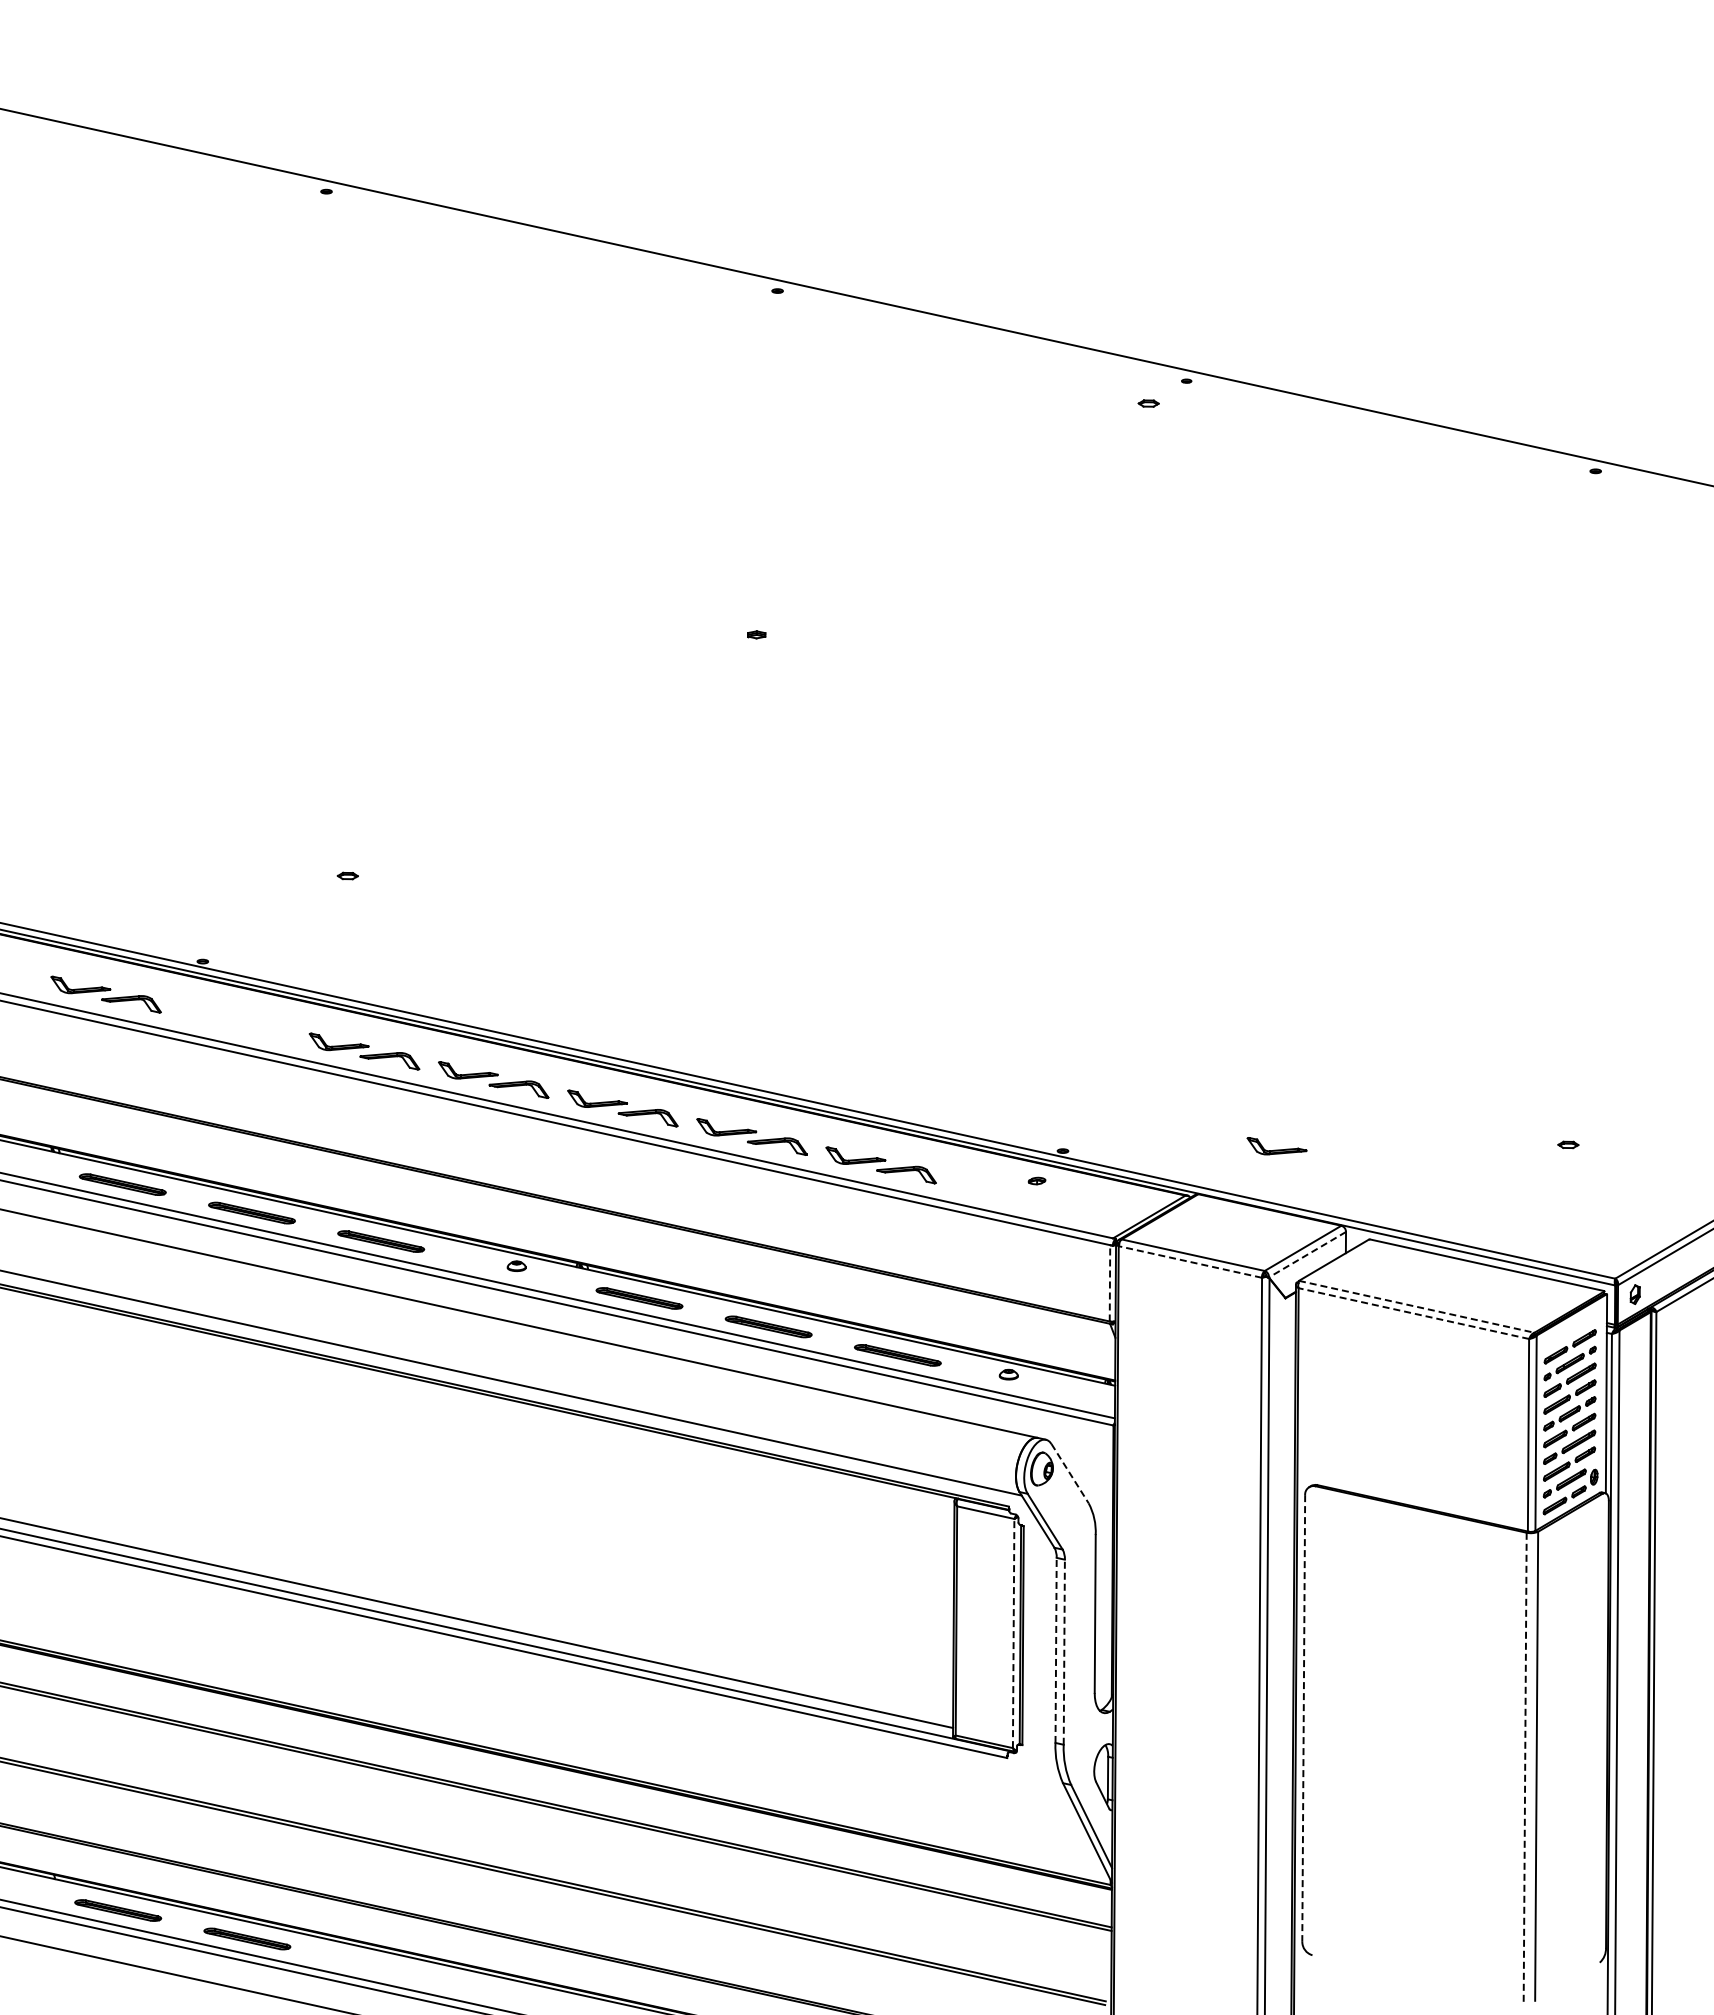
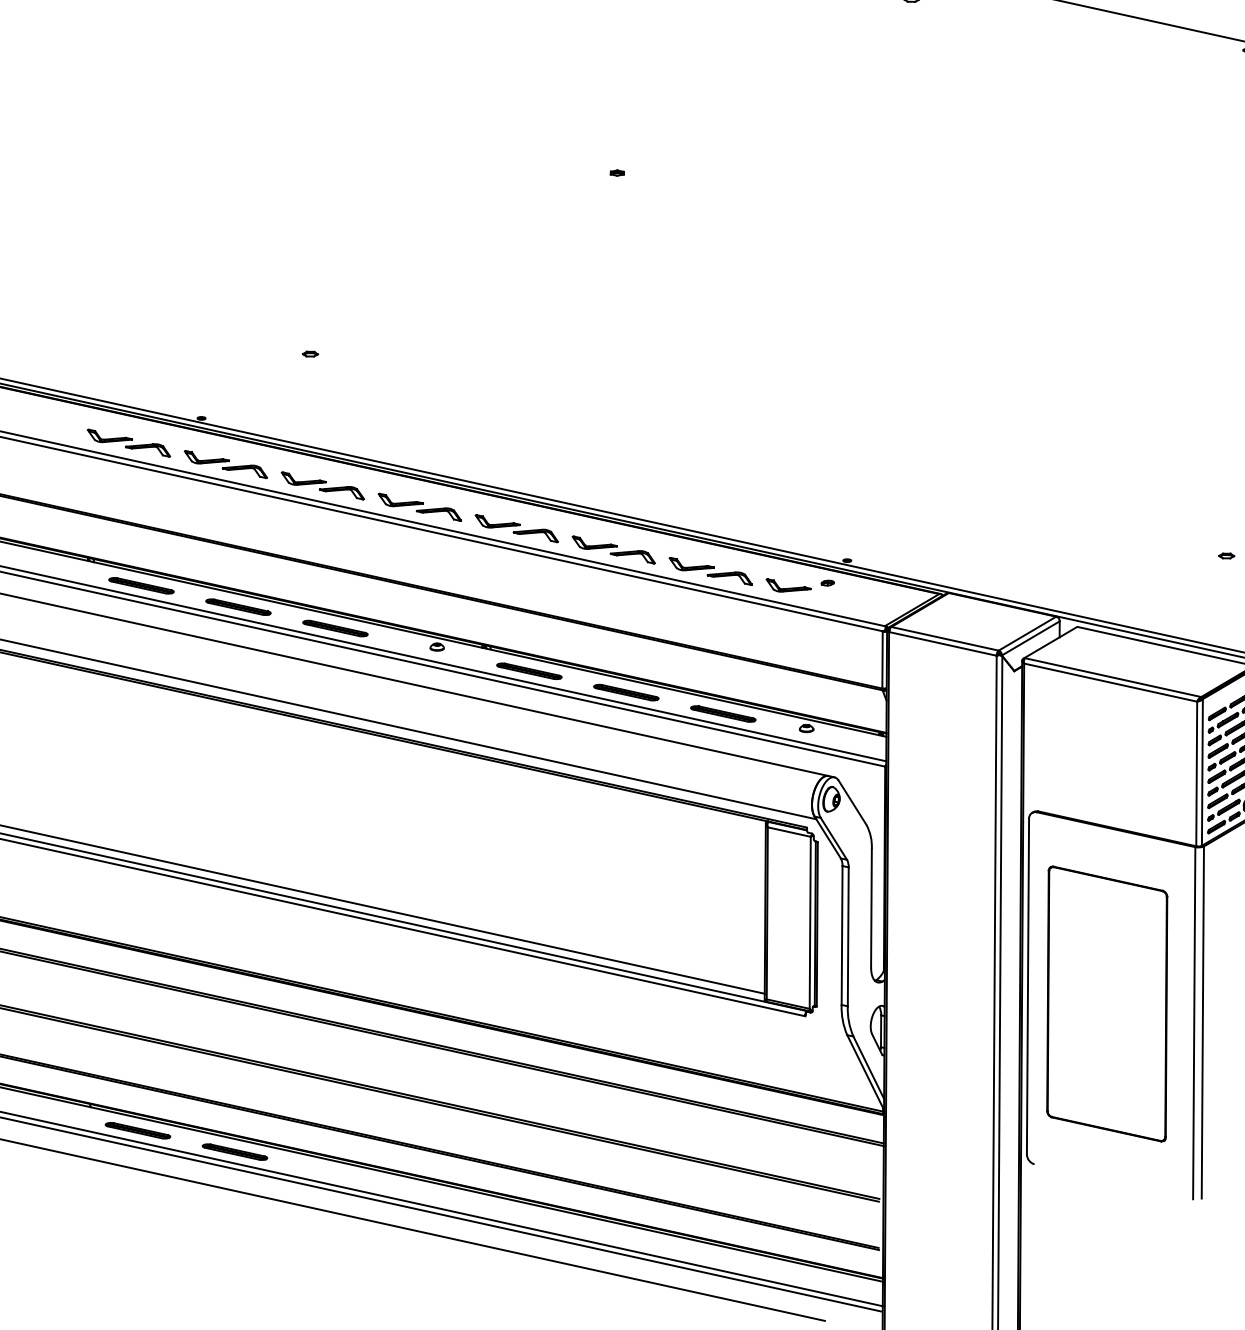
part: (235, 1023) -> (226, 464), added
part: (1276, 1146) -> (788, 585), moved
line: (1307, 1254) -> (1030, 638), dashed -> solid
line: (1189, 1261) -> (942, 643), dashed -> solid
line: (1109, 1282) -> (882, 659), dashed -> solid
line: (1416, 1306) -> (1112, 677), dashed -> solid
line: (1413, 1313) -> (1110, 682), dashed -> solid
line: (1070, 1474) -> (852, 803), dashed -> solid
line: (1013, 1633) -> (810, 922), dashed -> solid
line: (1056, 1650) -> (842, 935), dashed -> solid
line: (1064, 1652) -> (848, 937), dashed -> solid
line: (1303, 1718) -> (1027, 986), dashed -> solid
part: (1409, 1741) -> (1107, 1003), added
line: (1525, 1767) -> (1194, 1023), dashed -> solid

